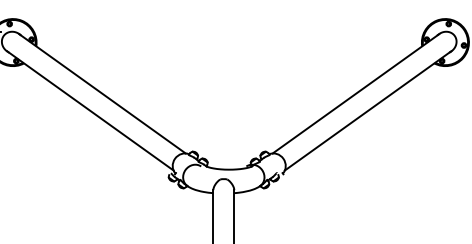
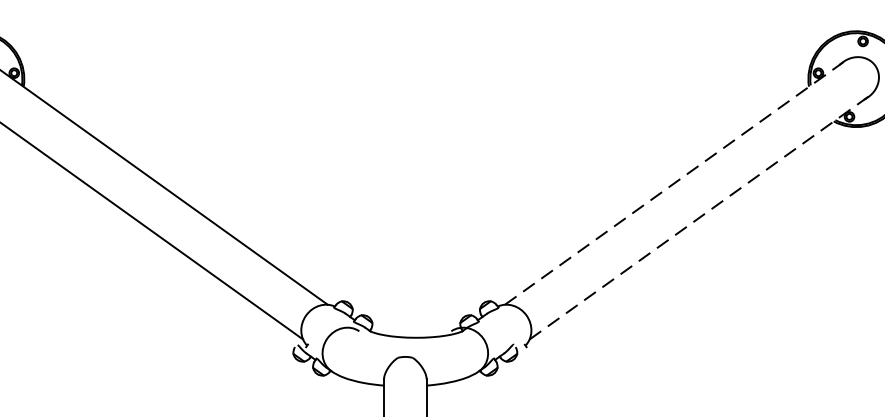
line: (356, 93) -> (675, 182), solid -> dashed
line: (368, 110) -> (699, 217), solid -> dashed

